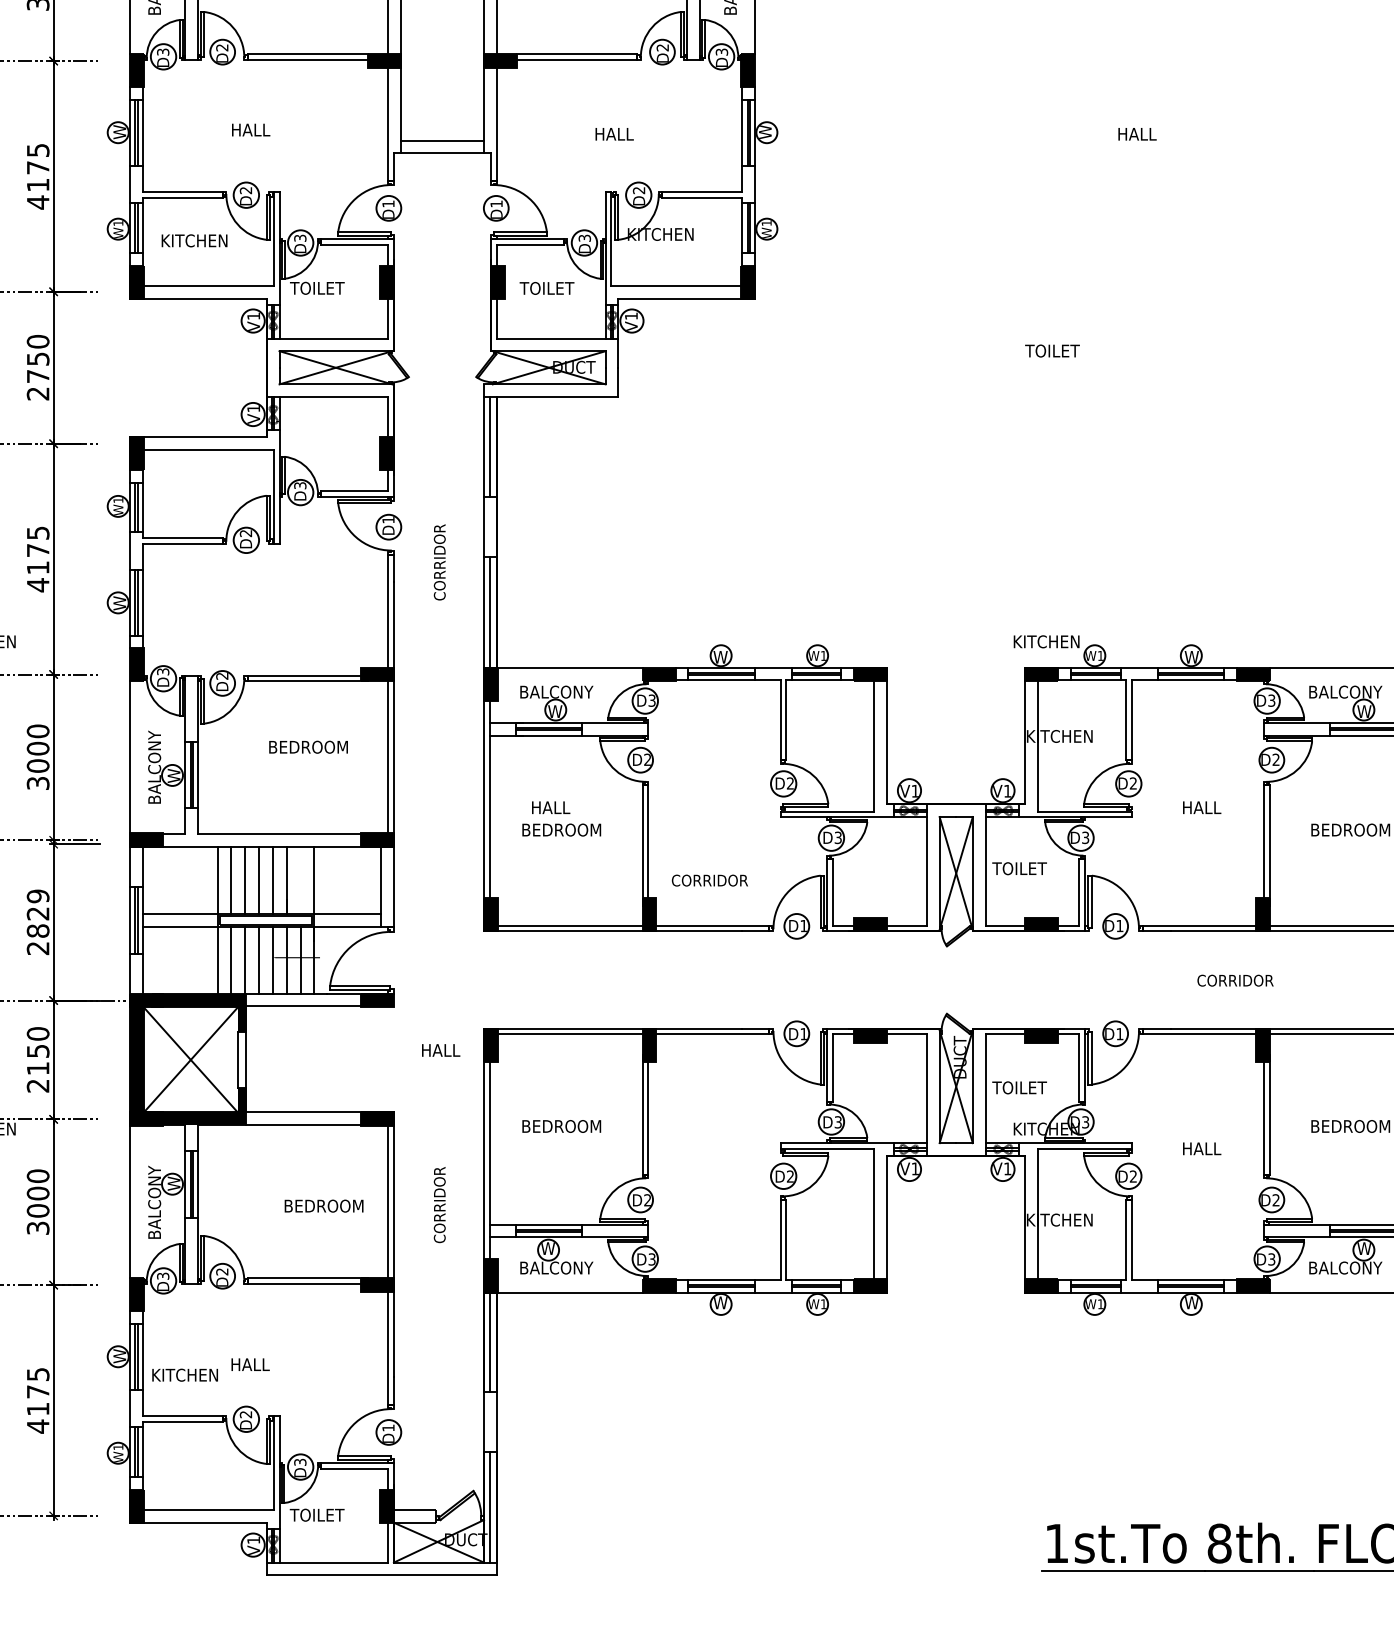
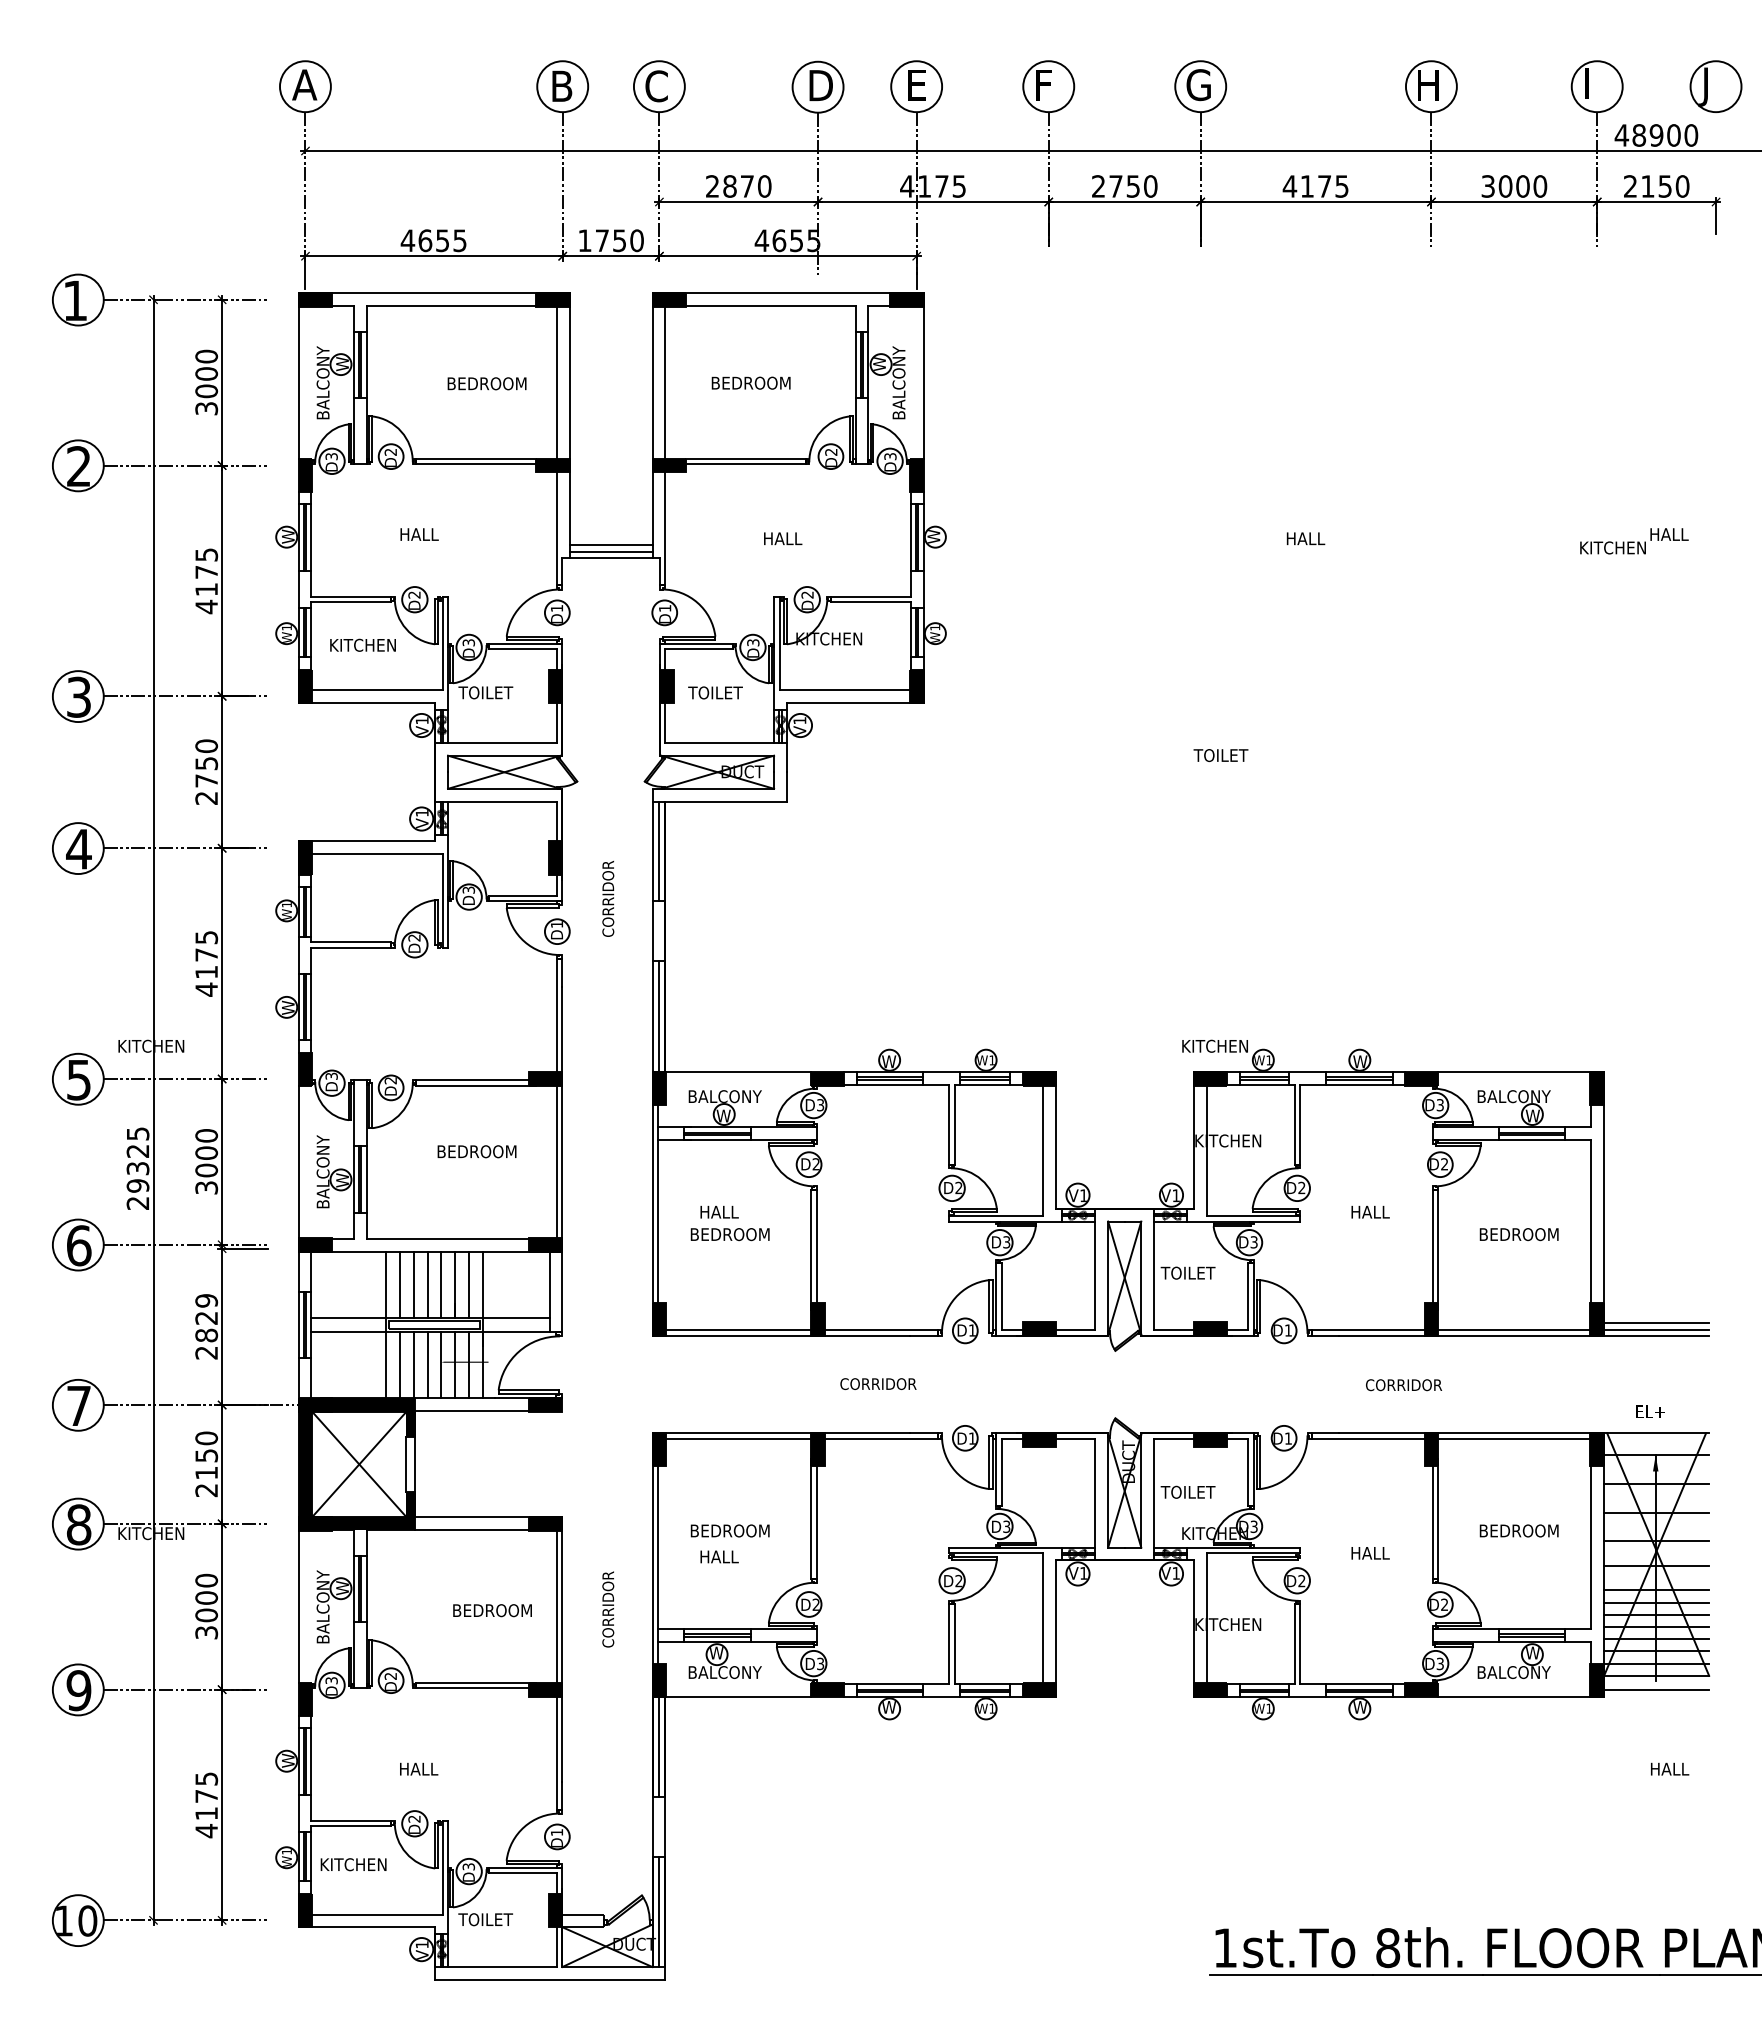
line: (442, 147) -> (610, 551), added
text: (440, 562) -> (608, 898), moved
line: (301, 880) -> (469, 1284), added
text: (710, 880) -> (878, 1383), moved
text: (441, 1050) -> (719, 1556), moved
text: (185, 1375) -> (353, 1864), moved

